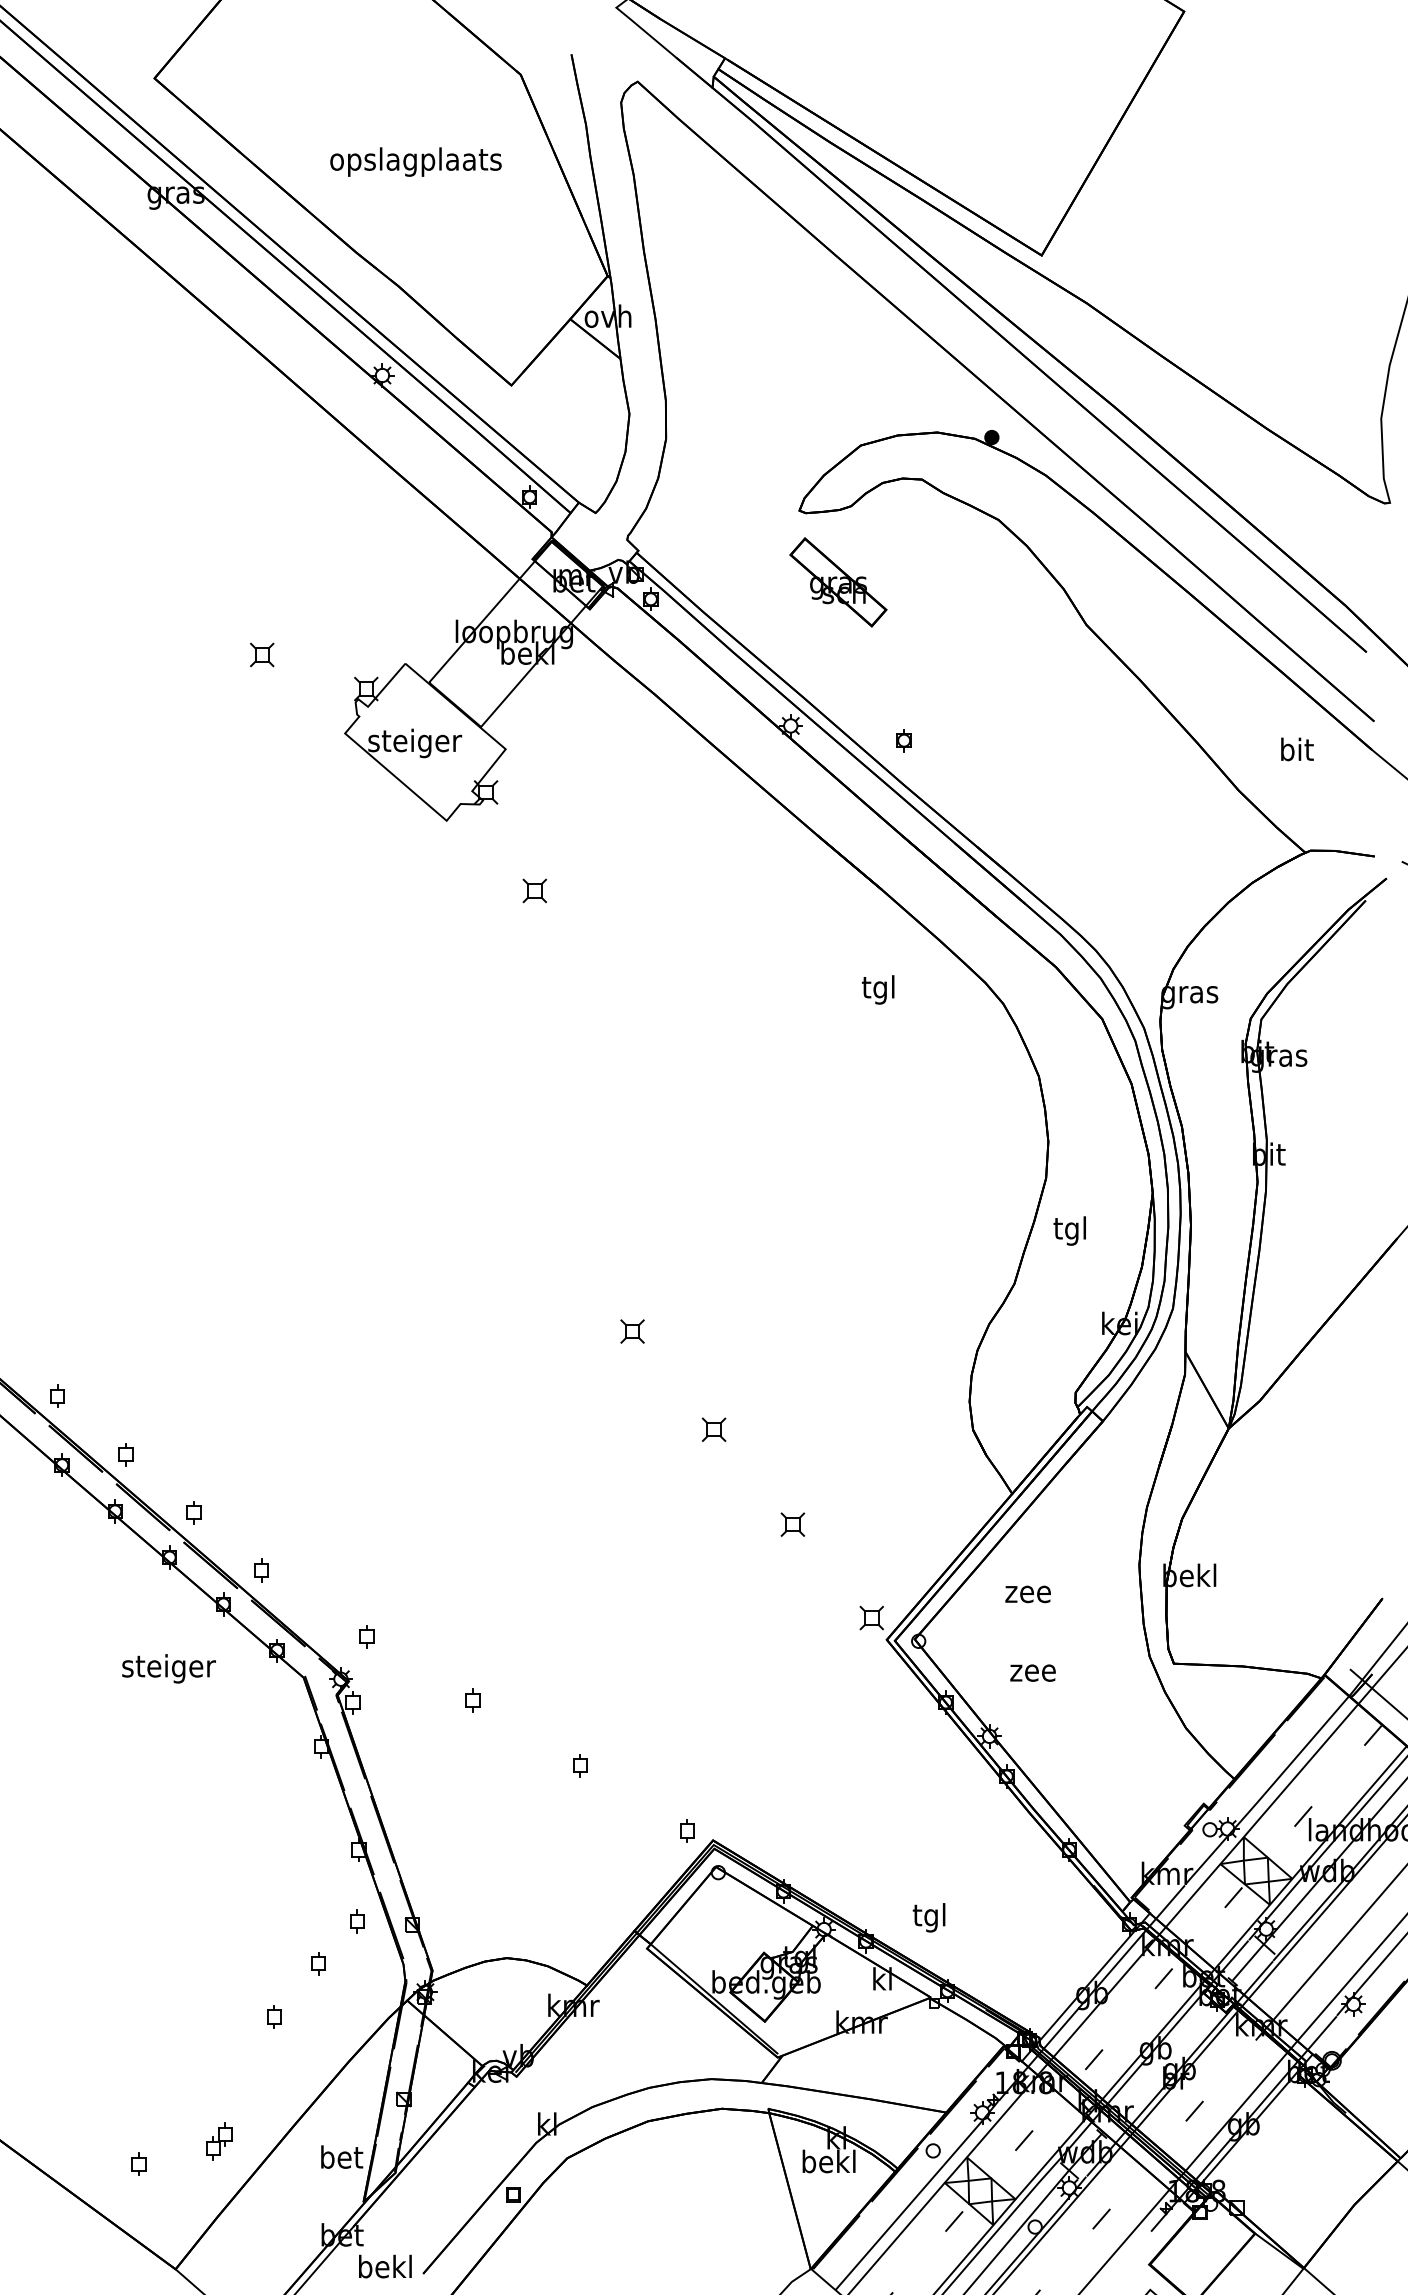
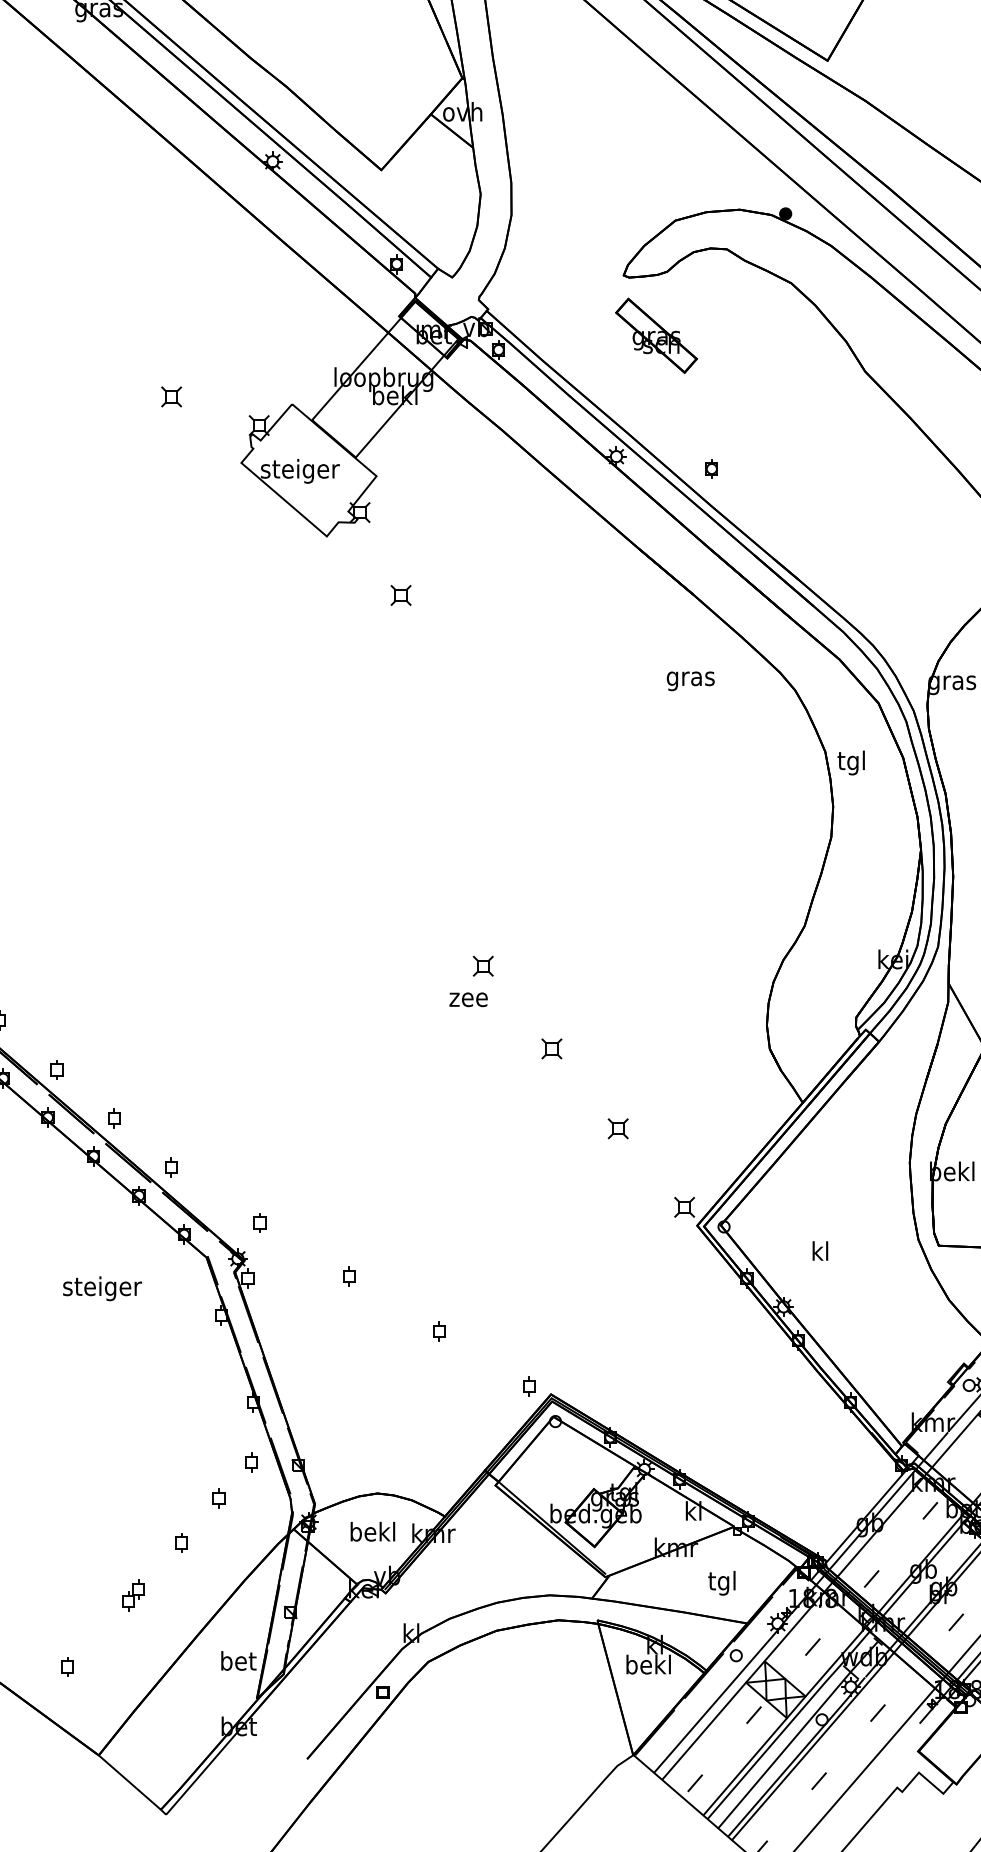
text: (878, 989) -> (690, 678), tgl -> gras
text: (1069, 1230) -> (850, 762), moved
text: (1027, 1594) -> (468, 999), moved
text: (168, 1668) -> (102, 1288), moved
text: (1032, 1669) -> (819, 1250), zee -> kl
text: (928, 1917) -> (721, 1583), moved
part: (219, 2141) -> (134, 1595), moved
text: (385, 2266) -> (373, 1531), moved

